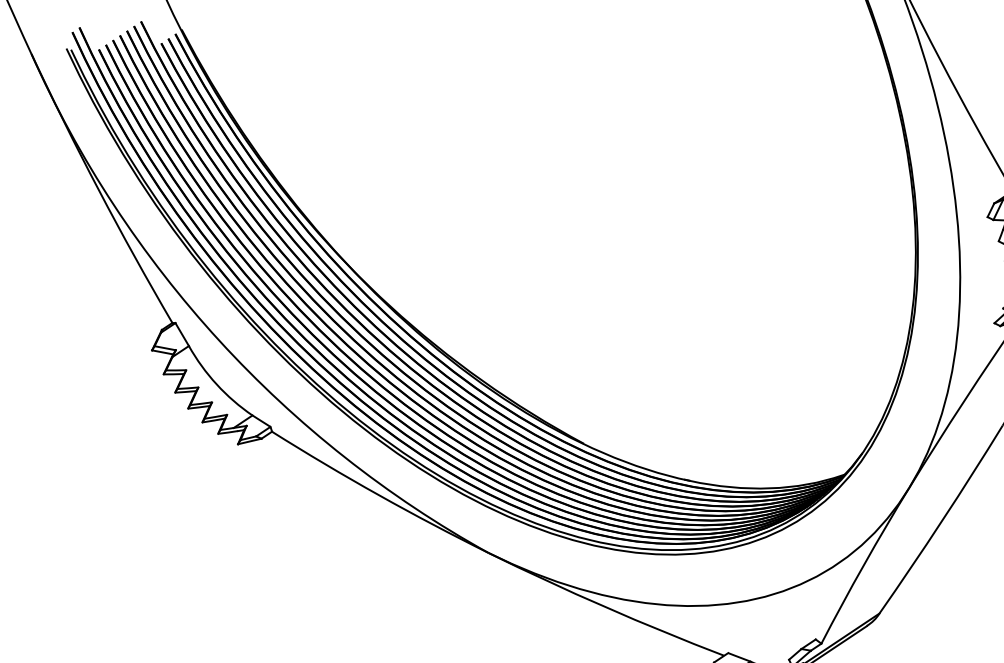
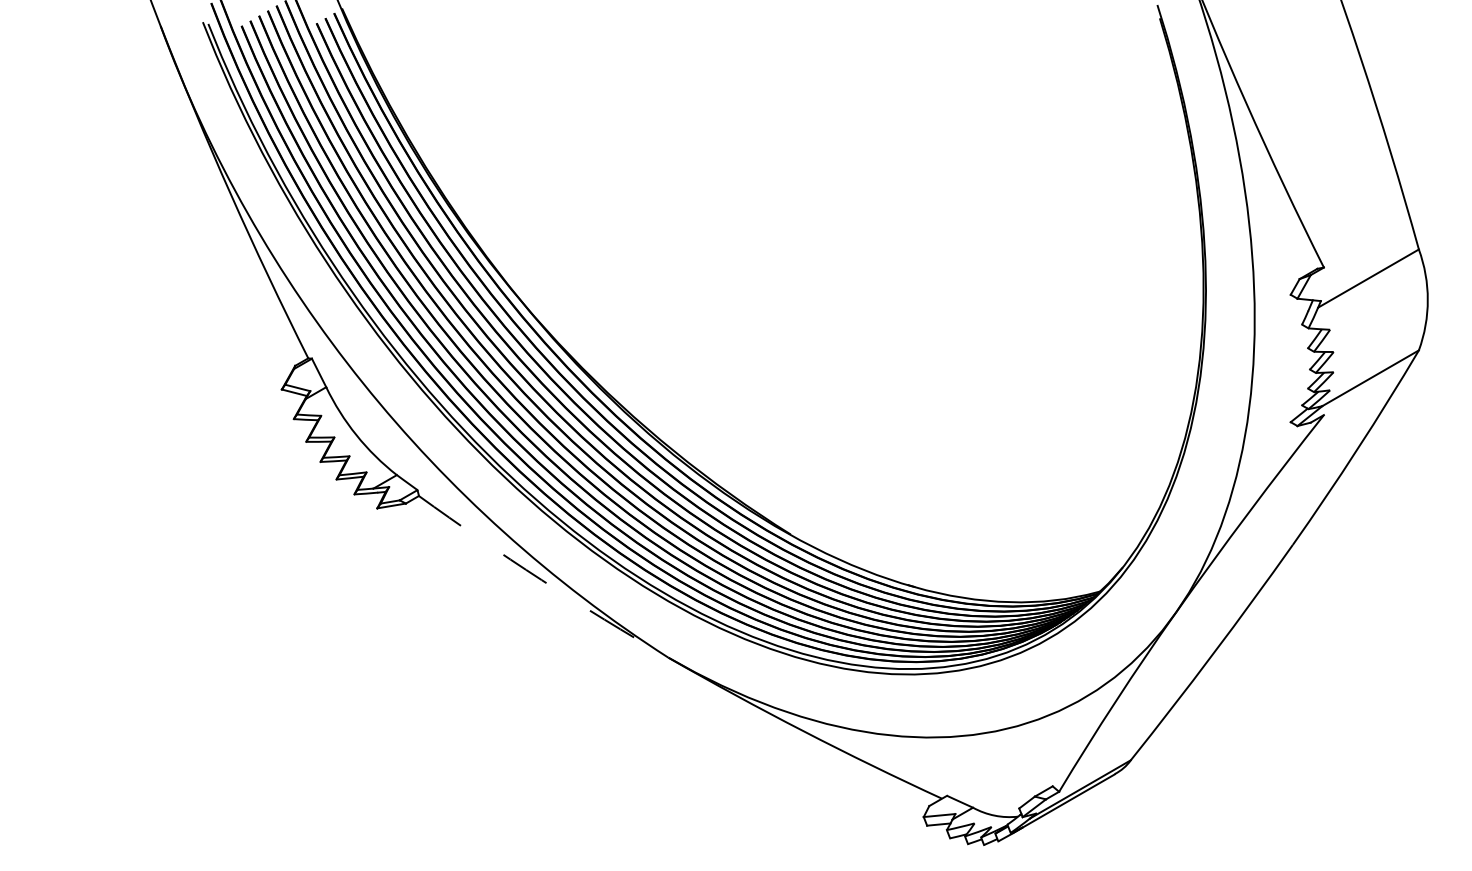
arc: (378, 495) -> (541, 580), solid -> dashed

